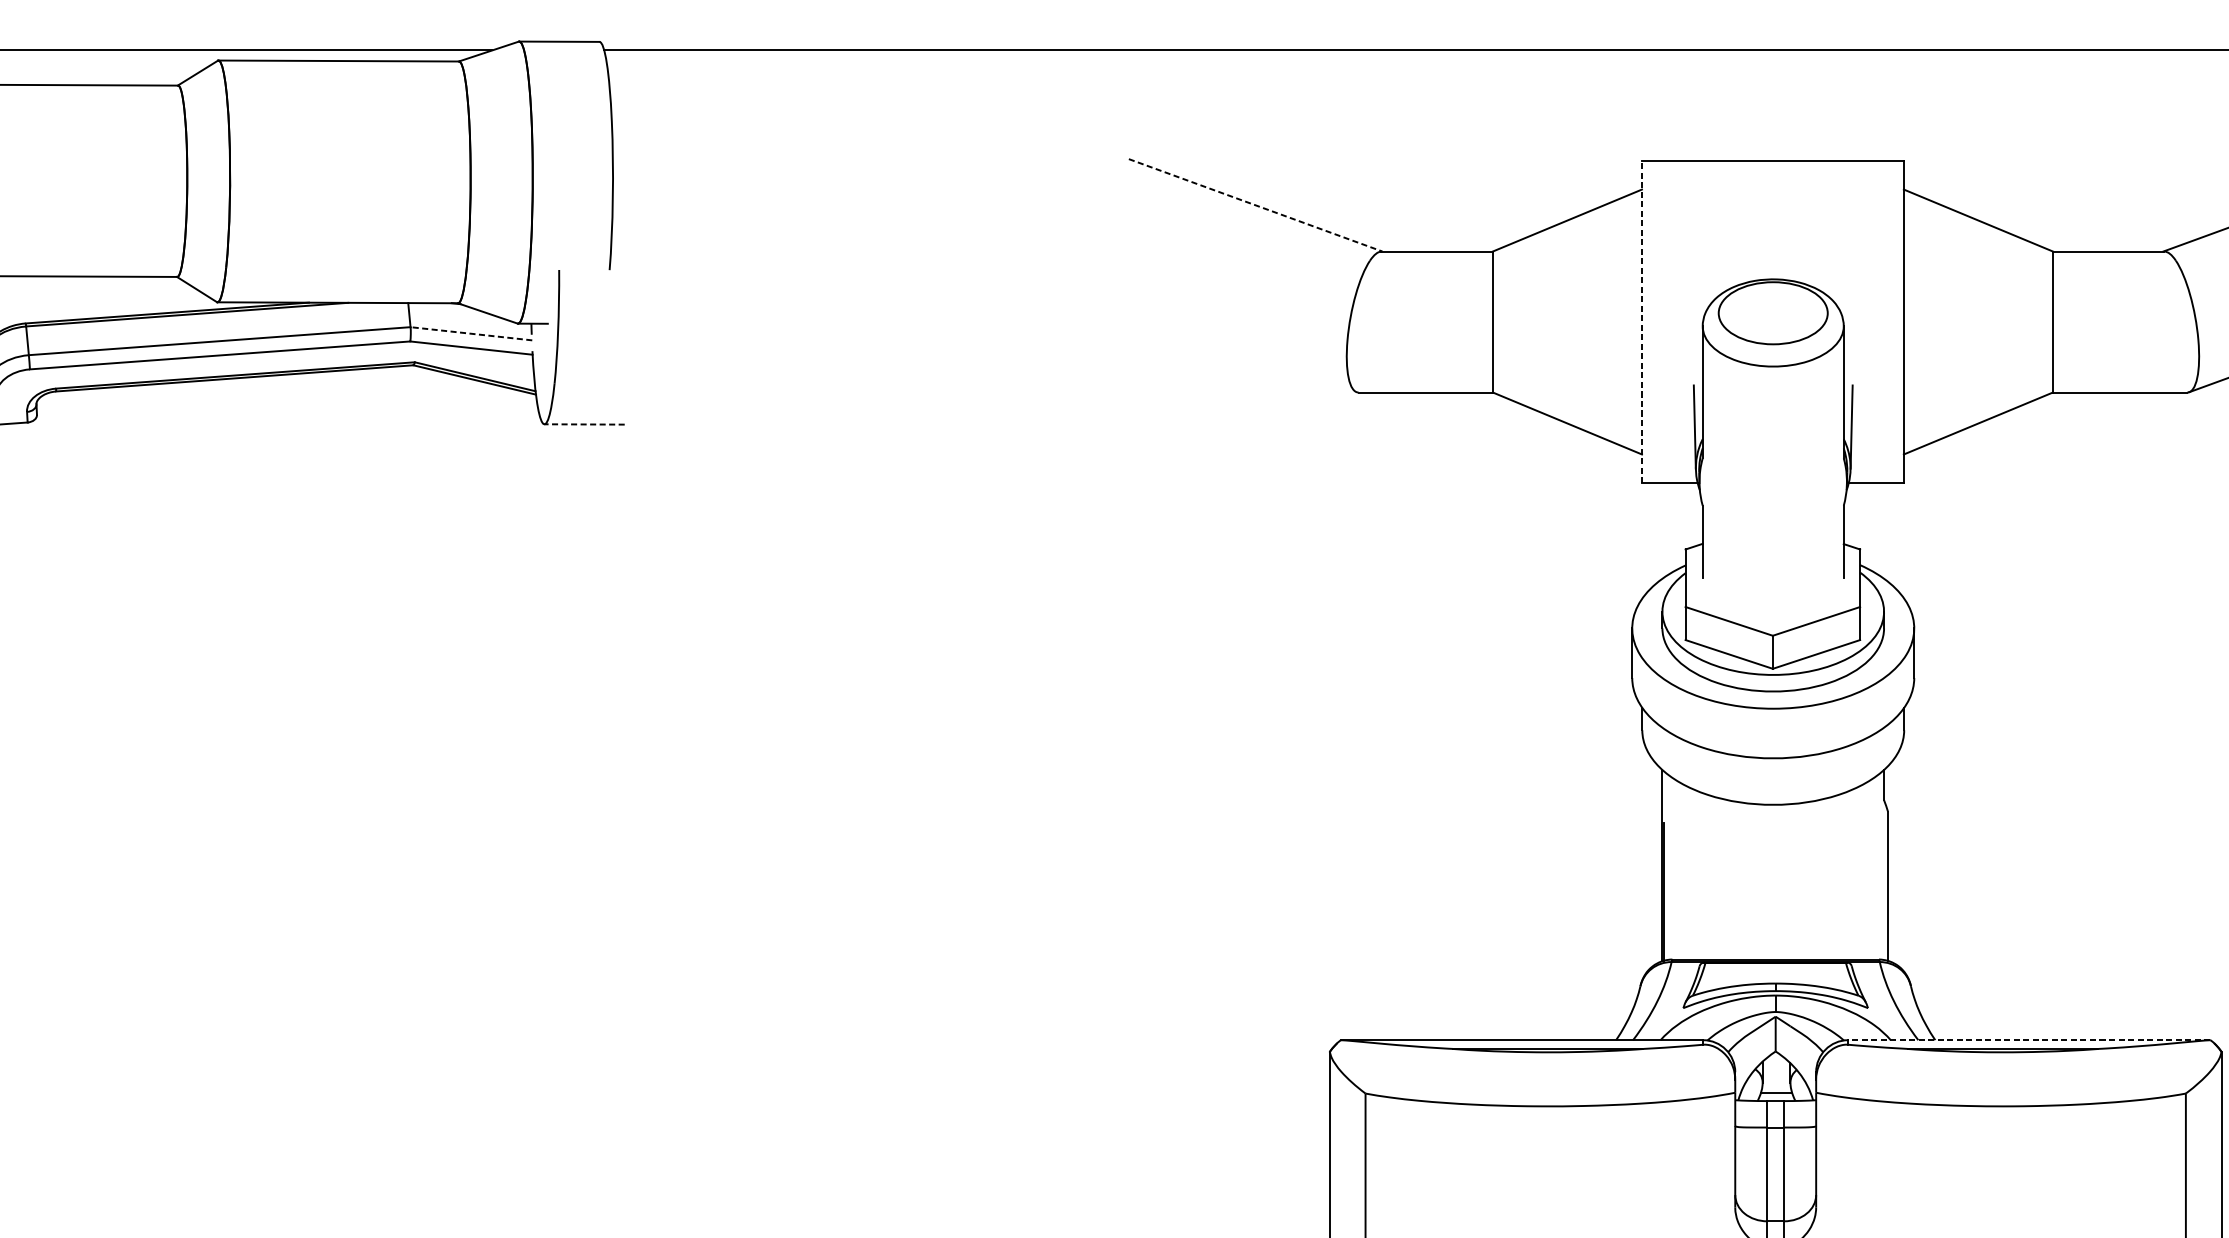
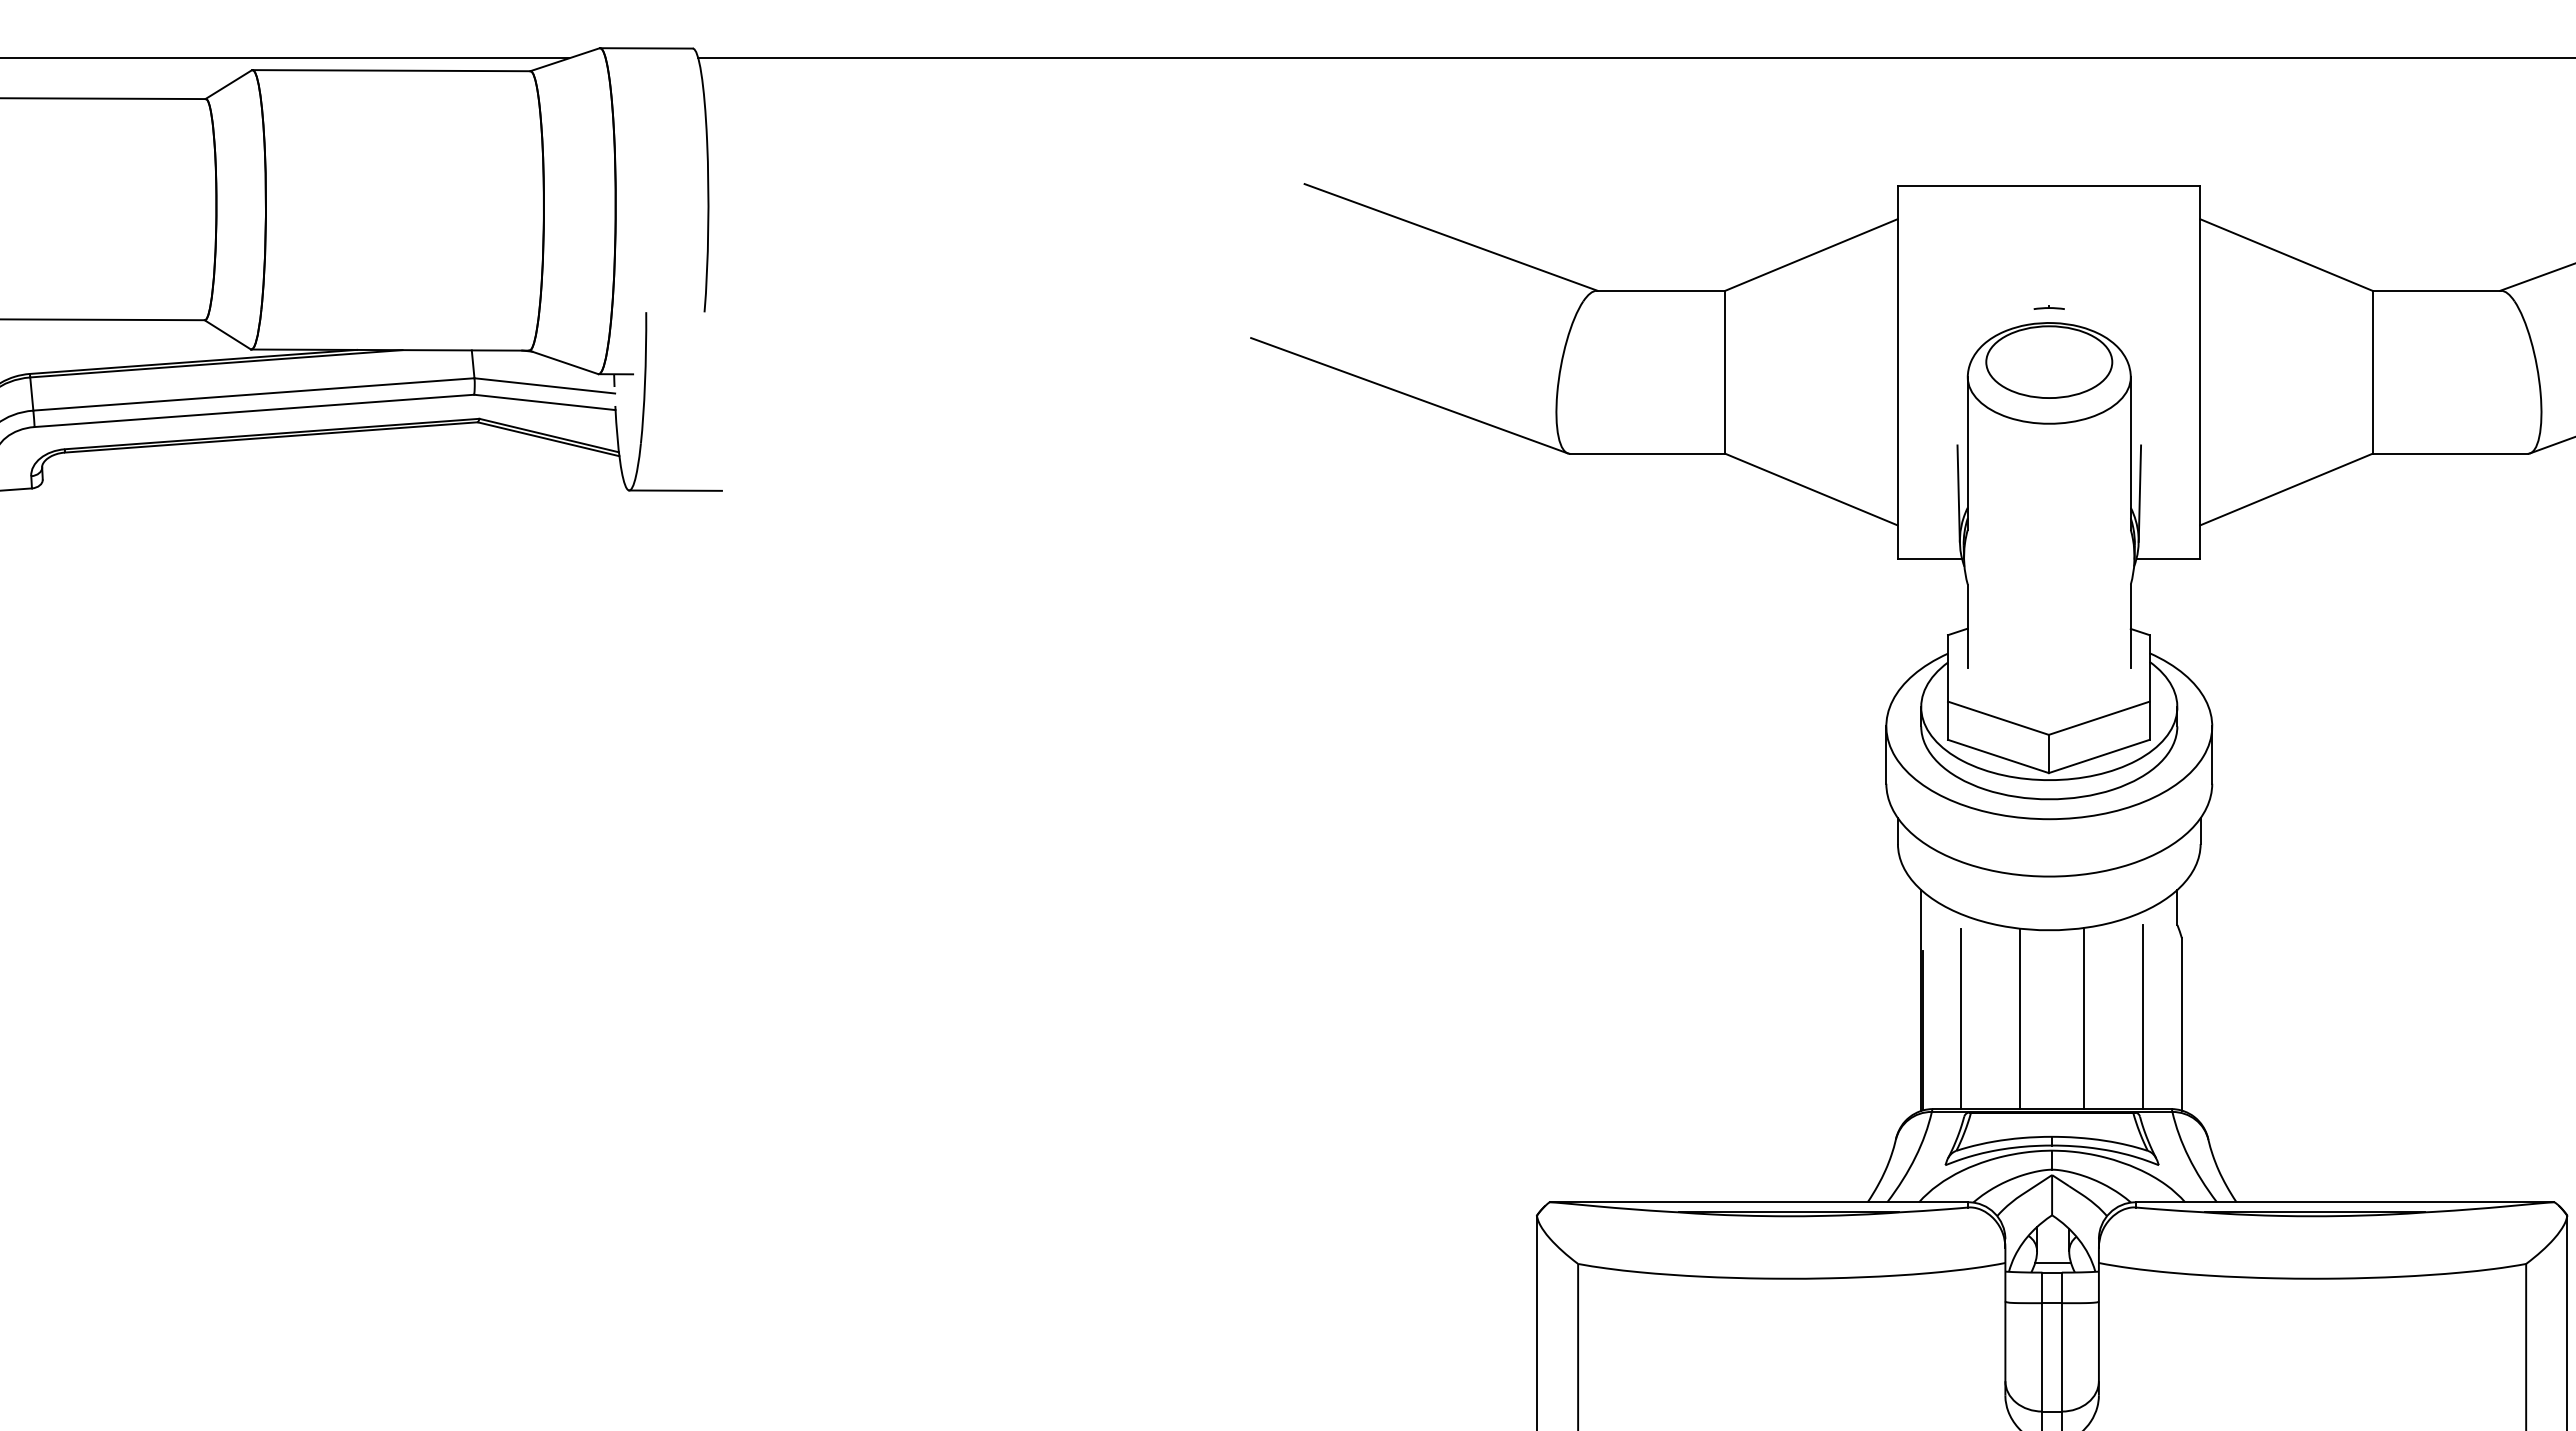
line: (1255, 205) -> (1451, 237), dashed -> solid
part: (1772, 265) -> (2048, 307), added
line: (1641, 321) -> (1897, 371), dashed -> solid
line: (471, 333) -> (544, 385), dashed -> solid
line: (1219, 342) -> (1409, 395), added
line: (584, 424) -> (675, 490), dashed -> solid
line: (1854, 880) -> (2143, 1017), added
line: (1697, 881) -> (1961, 1018), added
line: (1748, 881) -> (2020, 1018), added
line: (1803, 881) -> (2084, 1018), added
line: (2028, 1040) -> (2344, 1202), dashed -> solid

